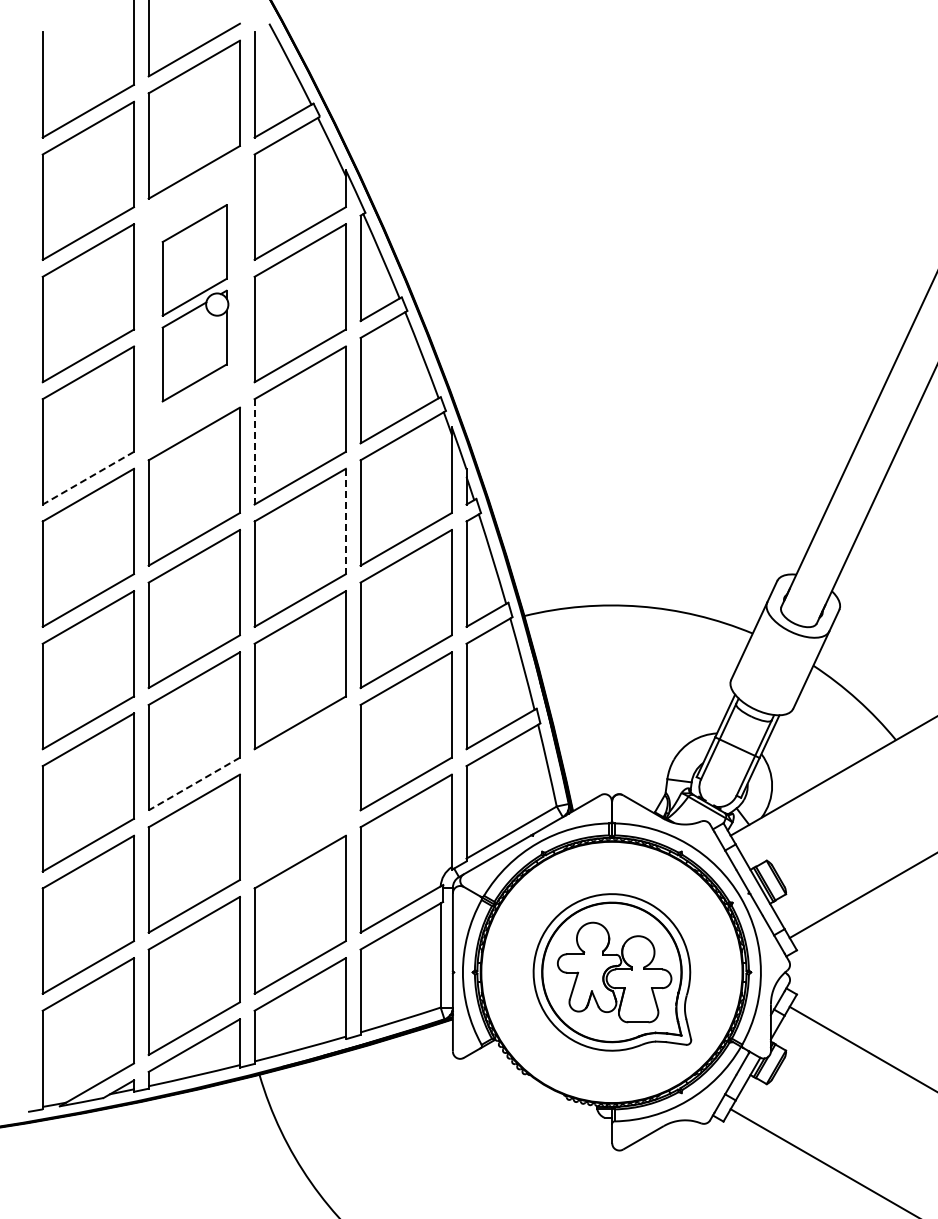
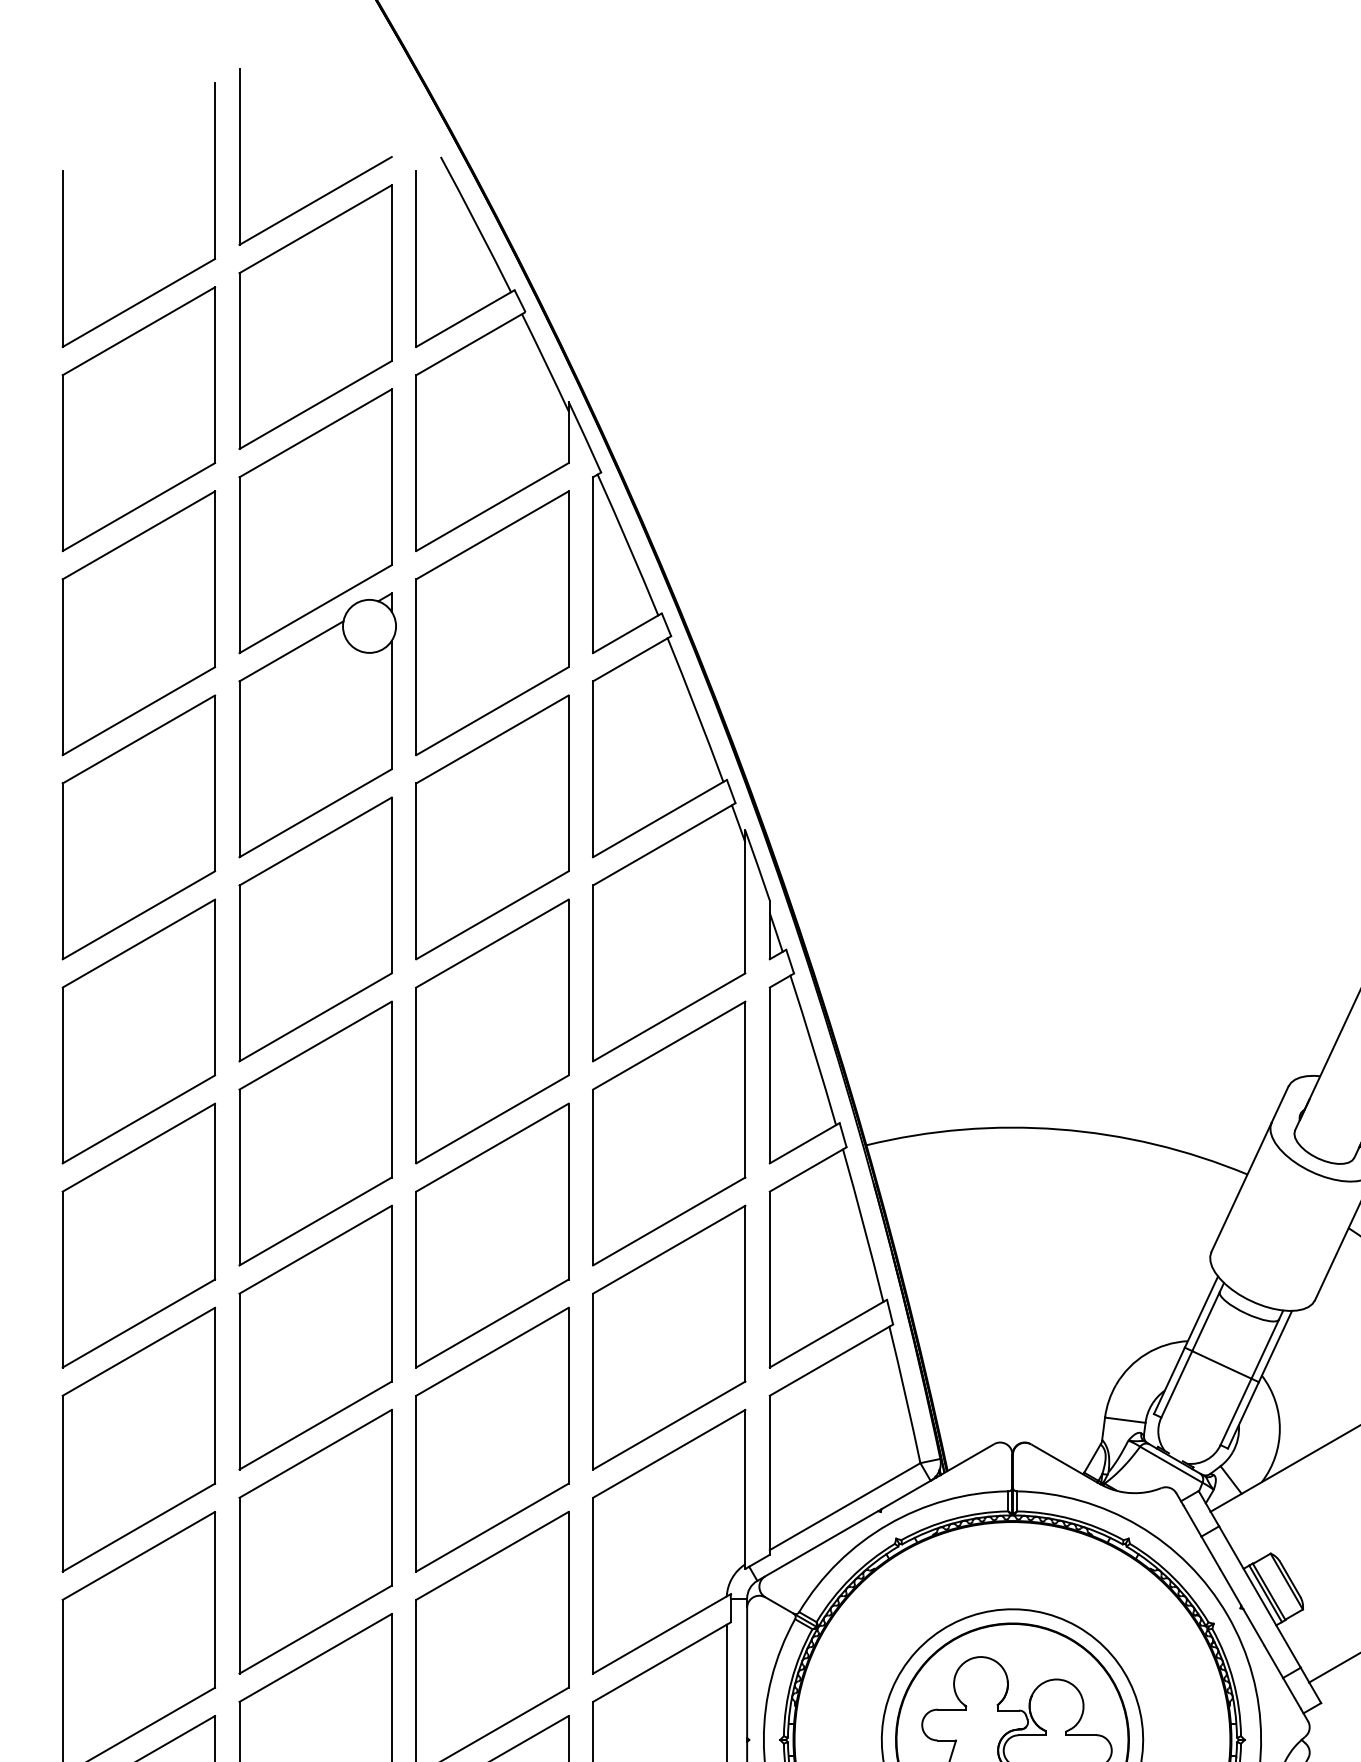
part: (195, 303) -> (317, 623), size x1.43
line: (254, 451) -> (416, 870), dashed -> solid
line: (88, 478) -> (139, 915), dashed -> solid
line: (345, 521) -> (567, 987), dashed -> solid
line: (194, 784) -> (315, 1426), dashed -> solid
part: (299, 792) -> (491, 1439), added

